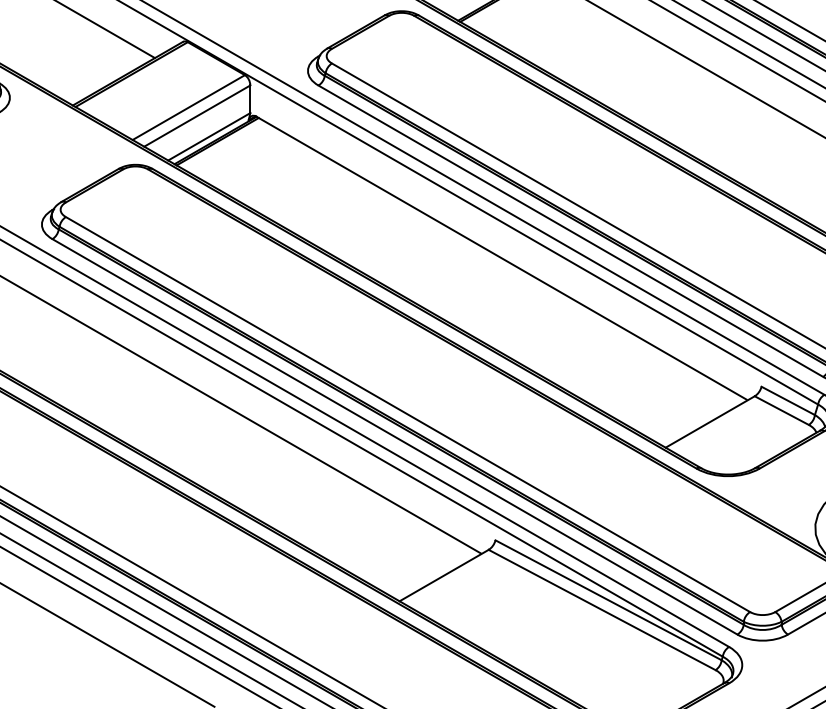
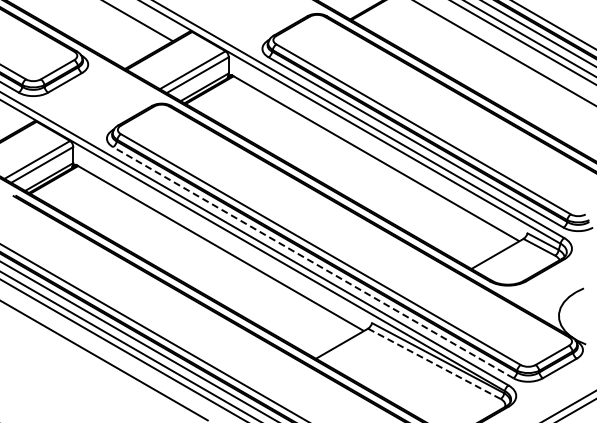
line: (393, 436) -> (312, 262), solid -> dashed
line: (600, 609) -> (433, 363), solid -> dashed

